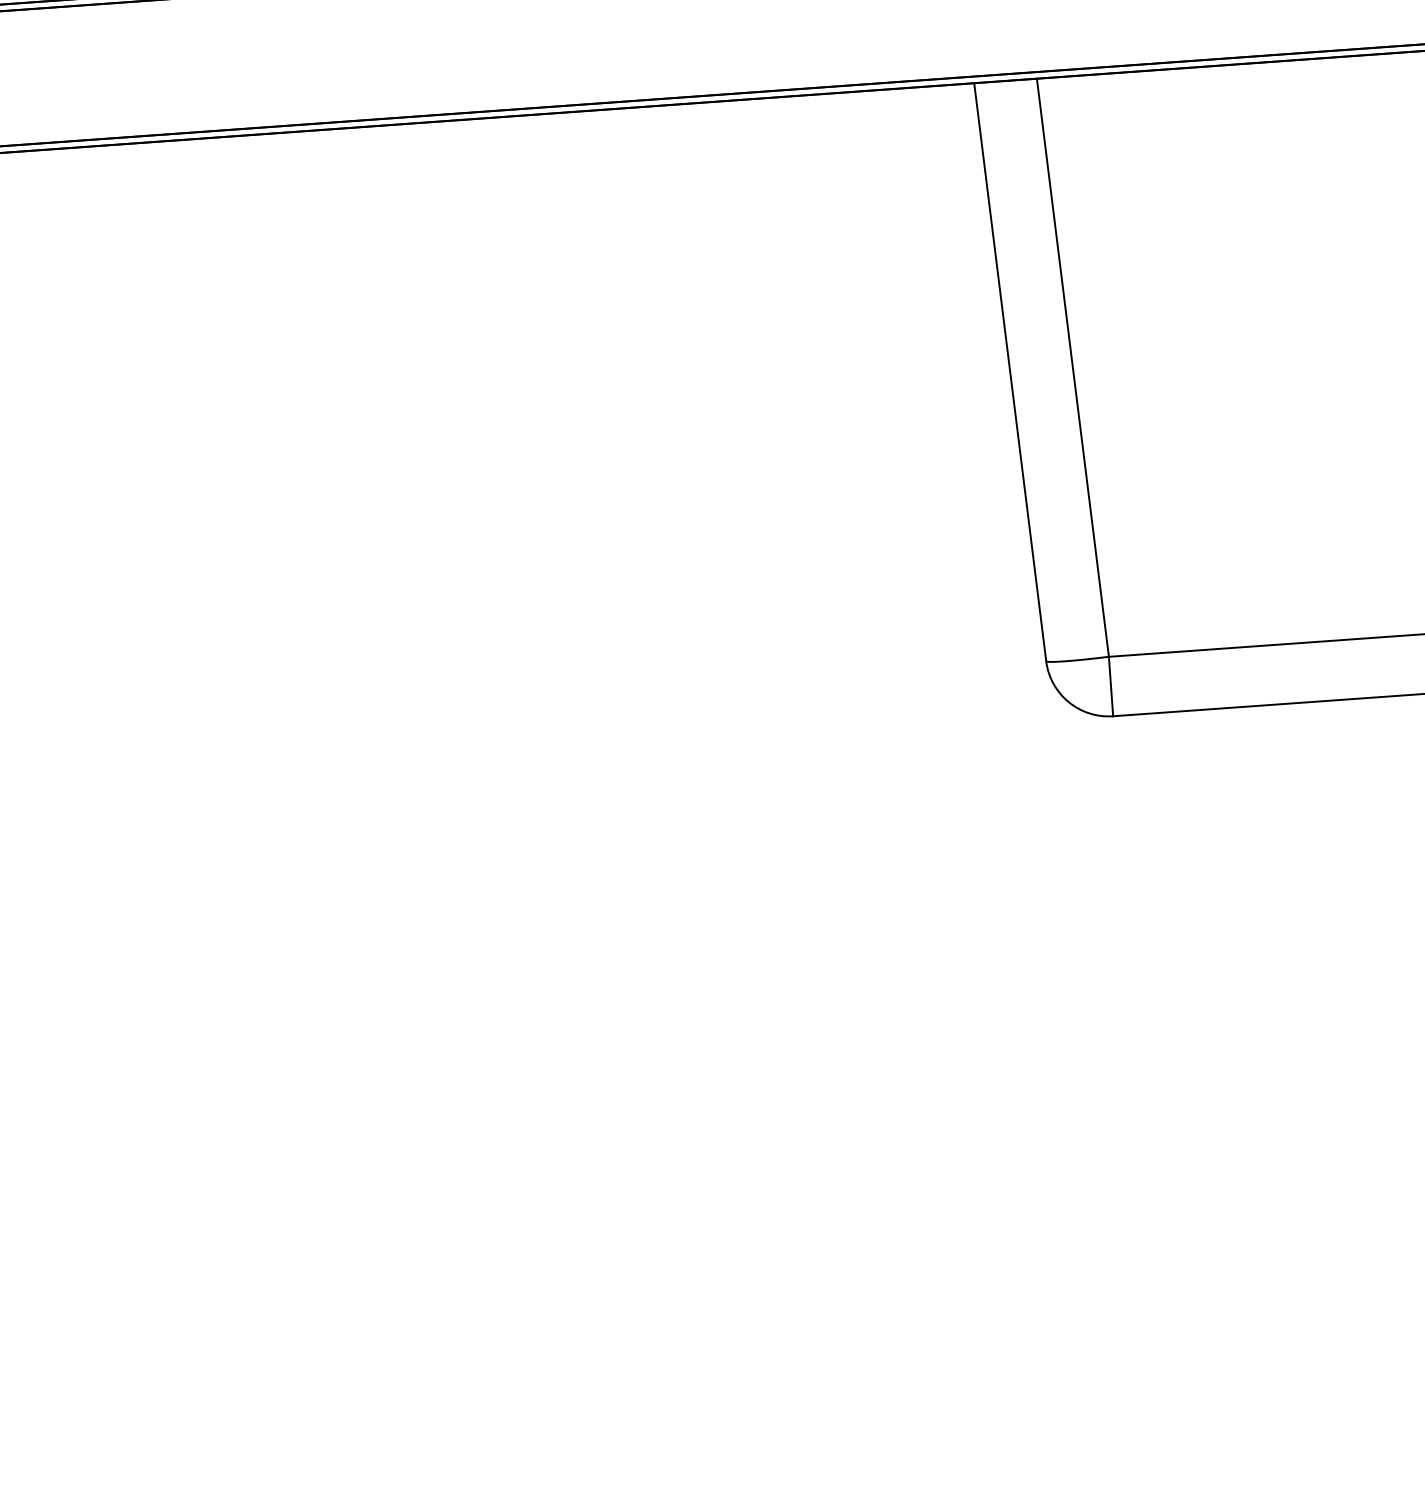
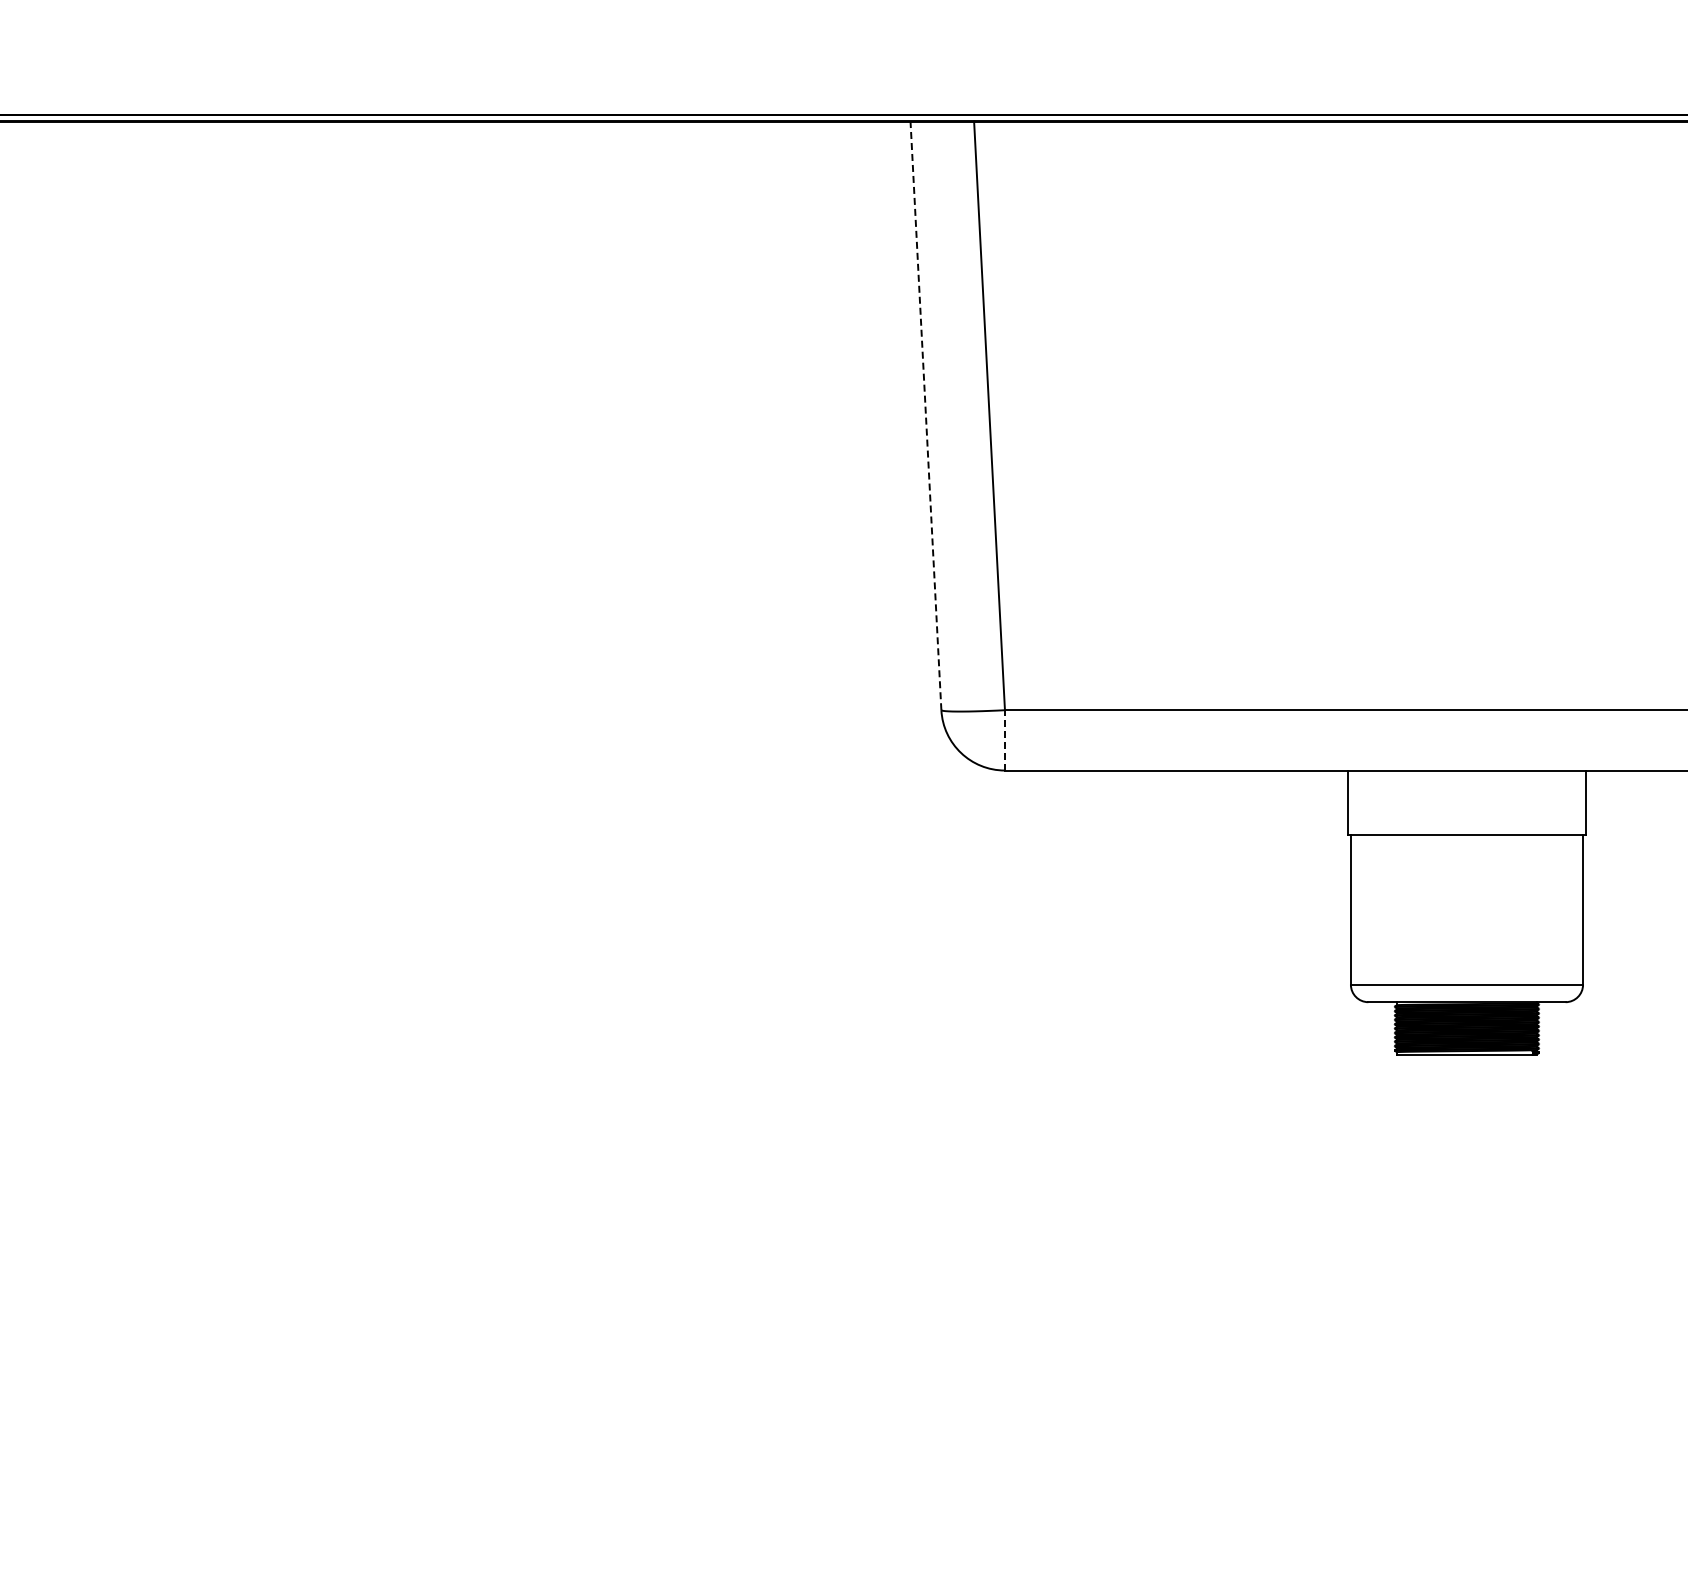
line: (1009, 371) -> (925, 415), solid -> dashed
line: (1110, 685) -> (1004, 739), solid -> dashed

